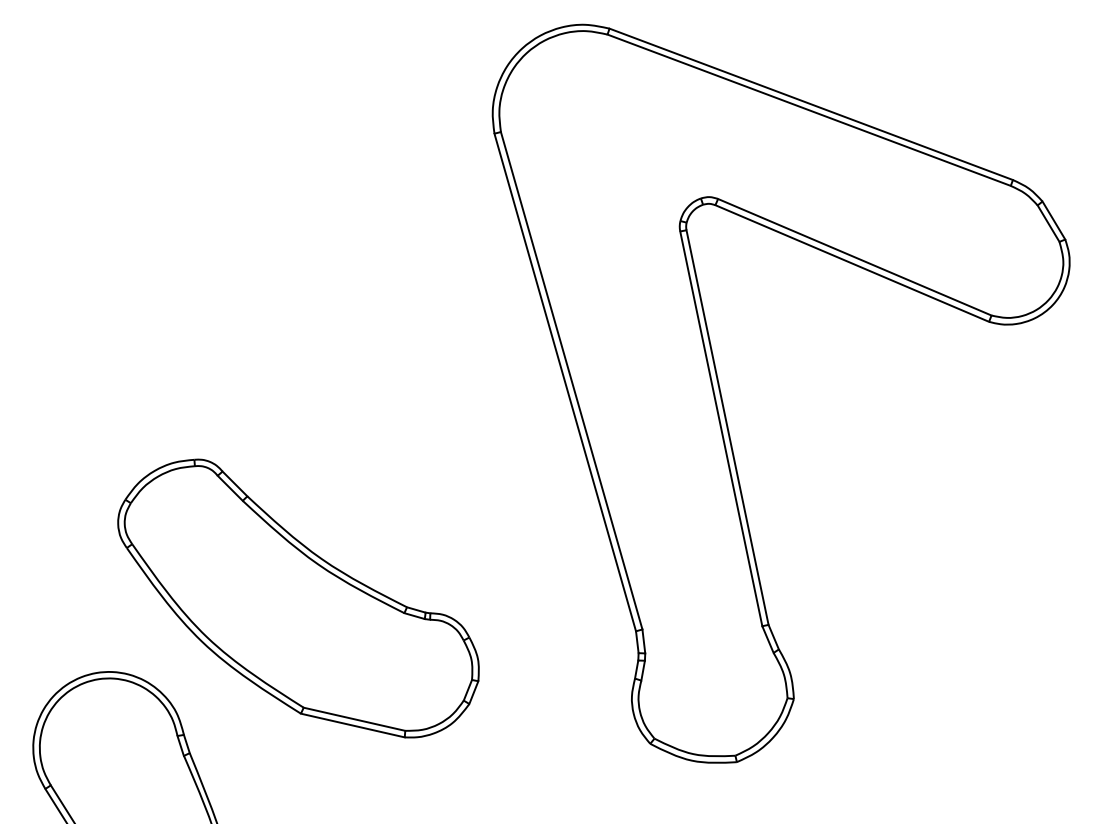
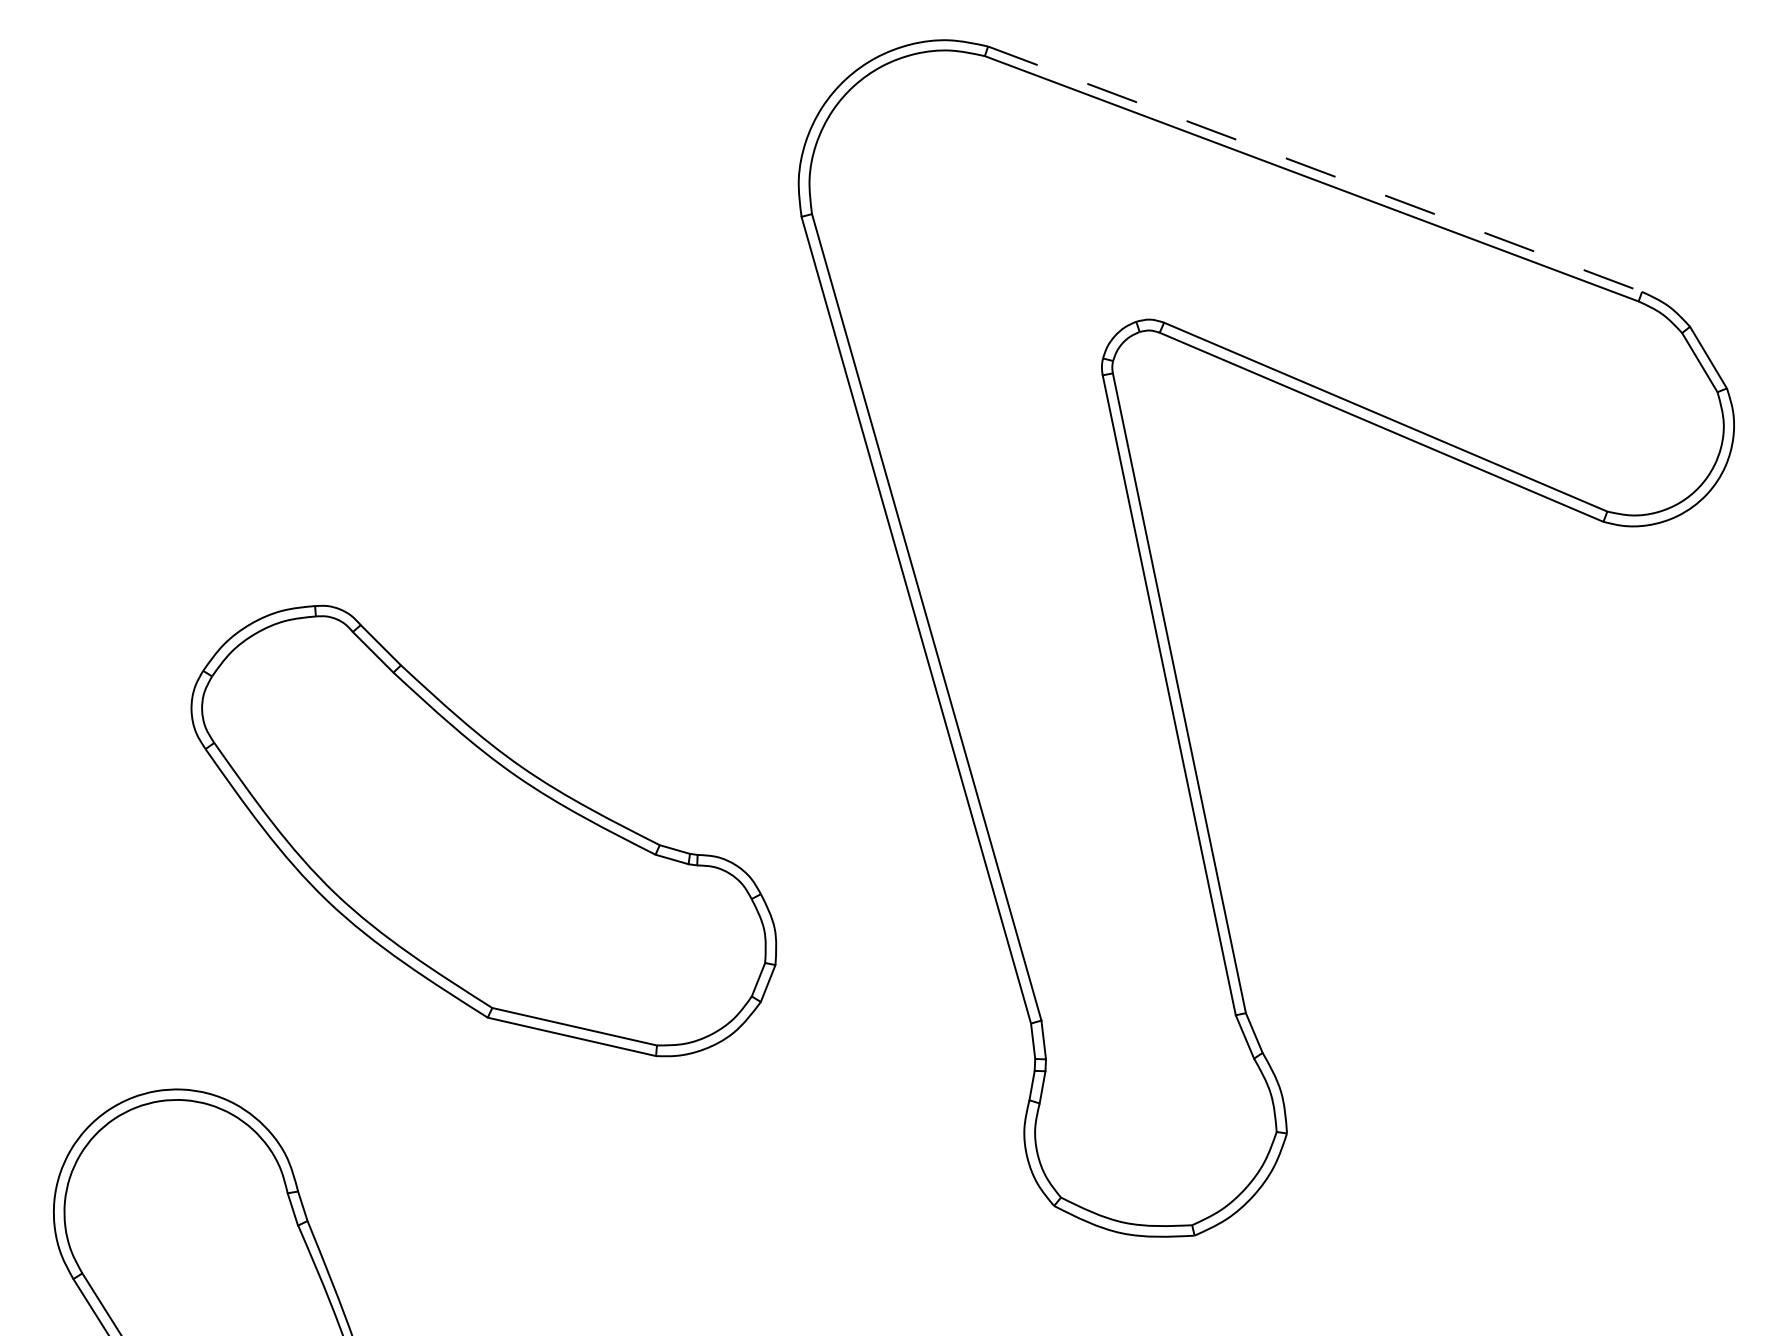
line: (811, 104) -> (1315, 169), solid -> dashed
part: (298, 598) -> (483, 830), moved

